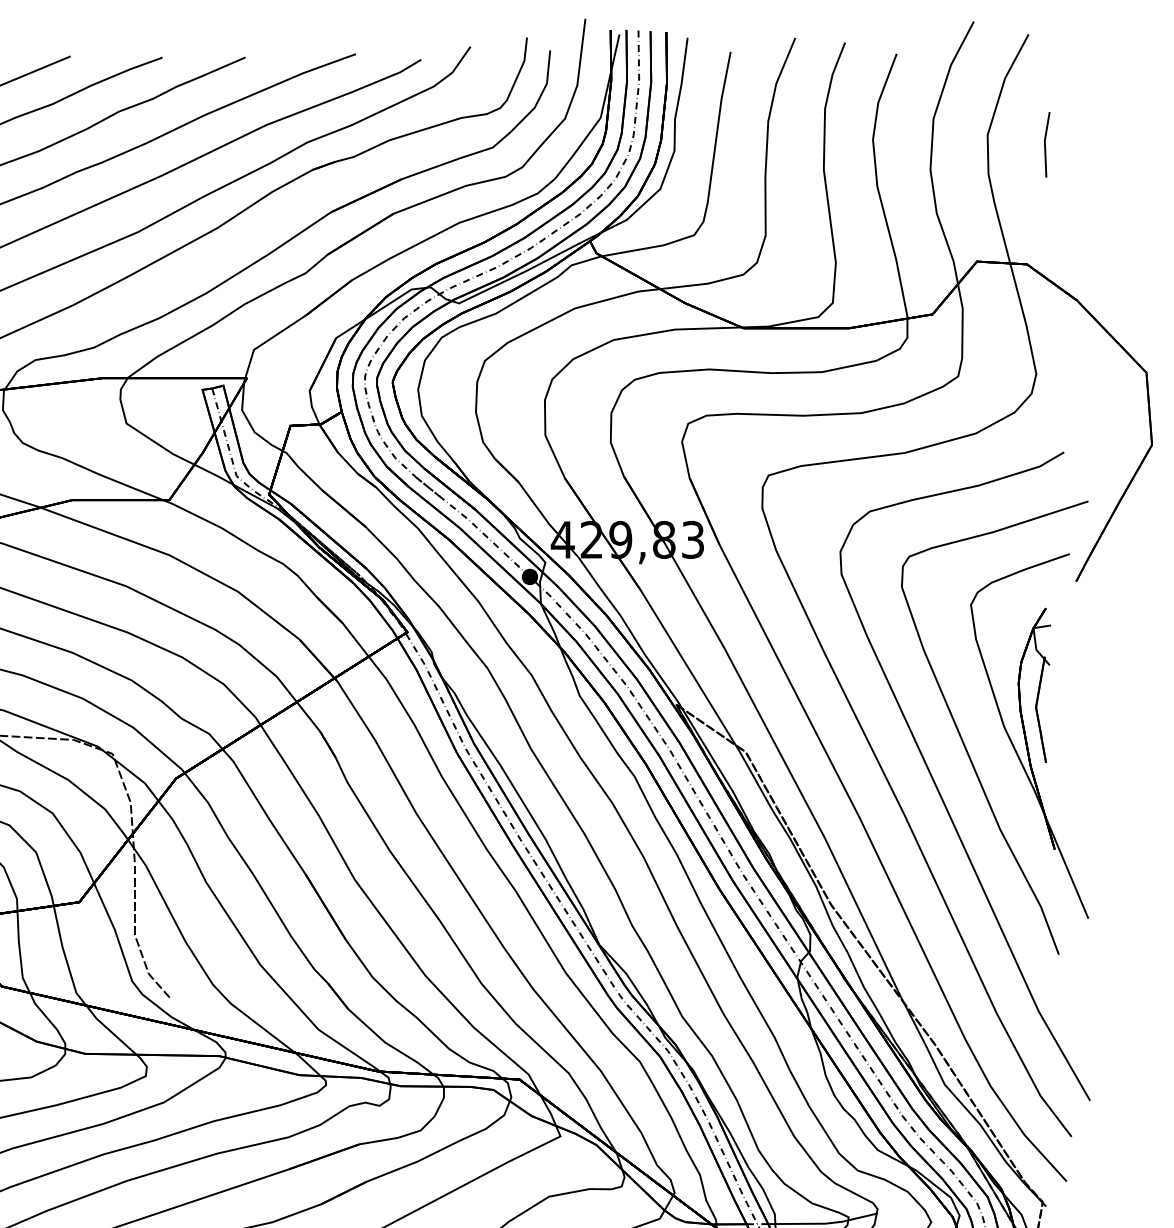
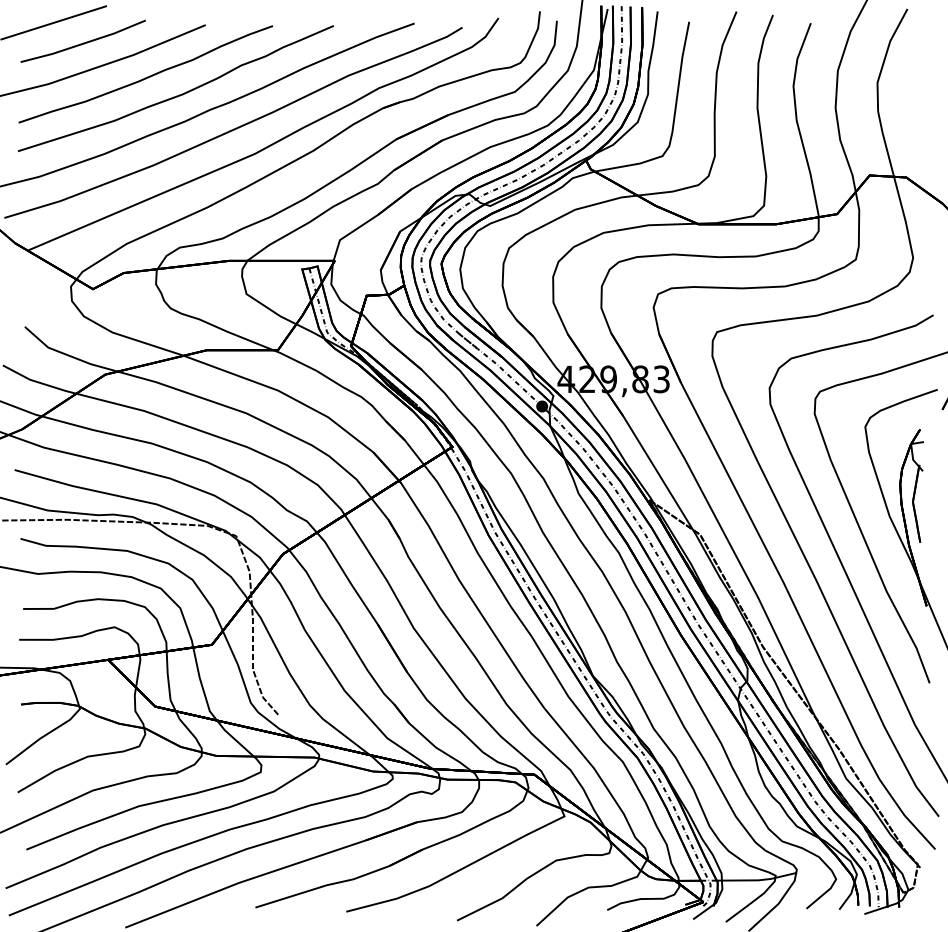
line: (1046, 144) -> (920, 89), removed

